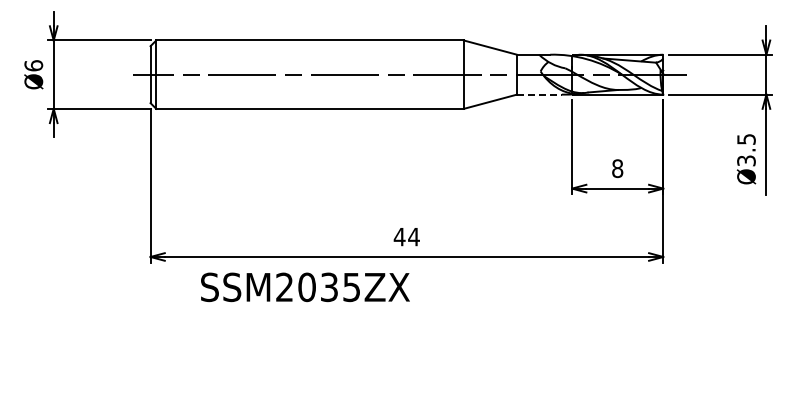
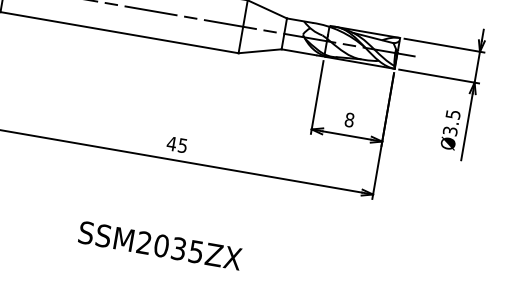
line: (540, 94) -> (299, 52), dashed -> solid
text: (413, 237) -> (182, 146), 44 -> 45
text: (305, 287) -> (160, 245), moved

